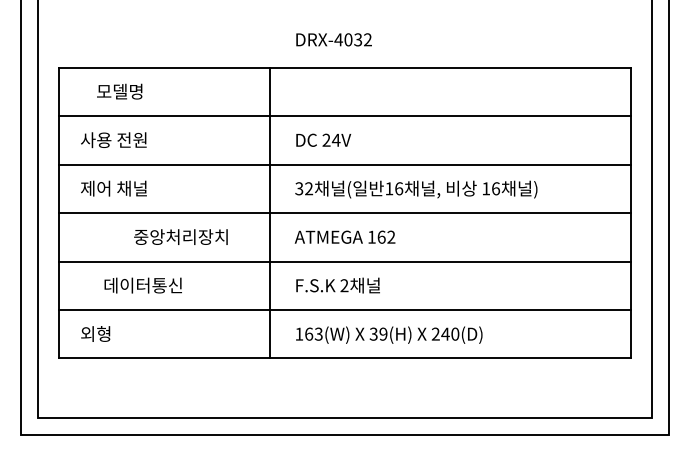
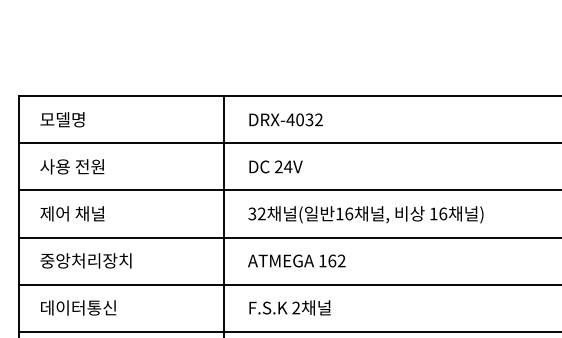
text: (333, 39) -> (285, 119), moved
text: (119, 91) -> (62, 119), moved
text: (180, 236) -> (85, 260), moved
text: (142, 285) -> (77, 307), moved

